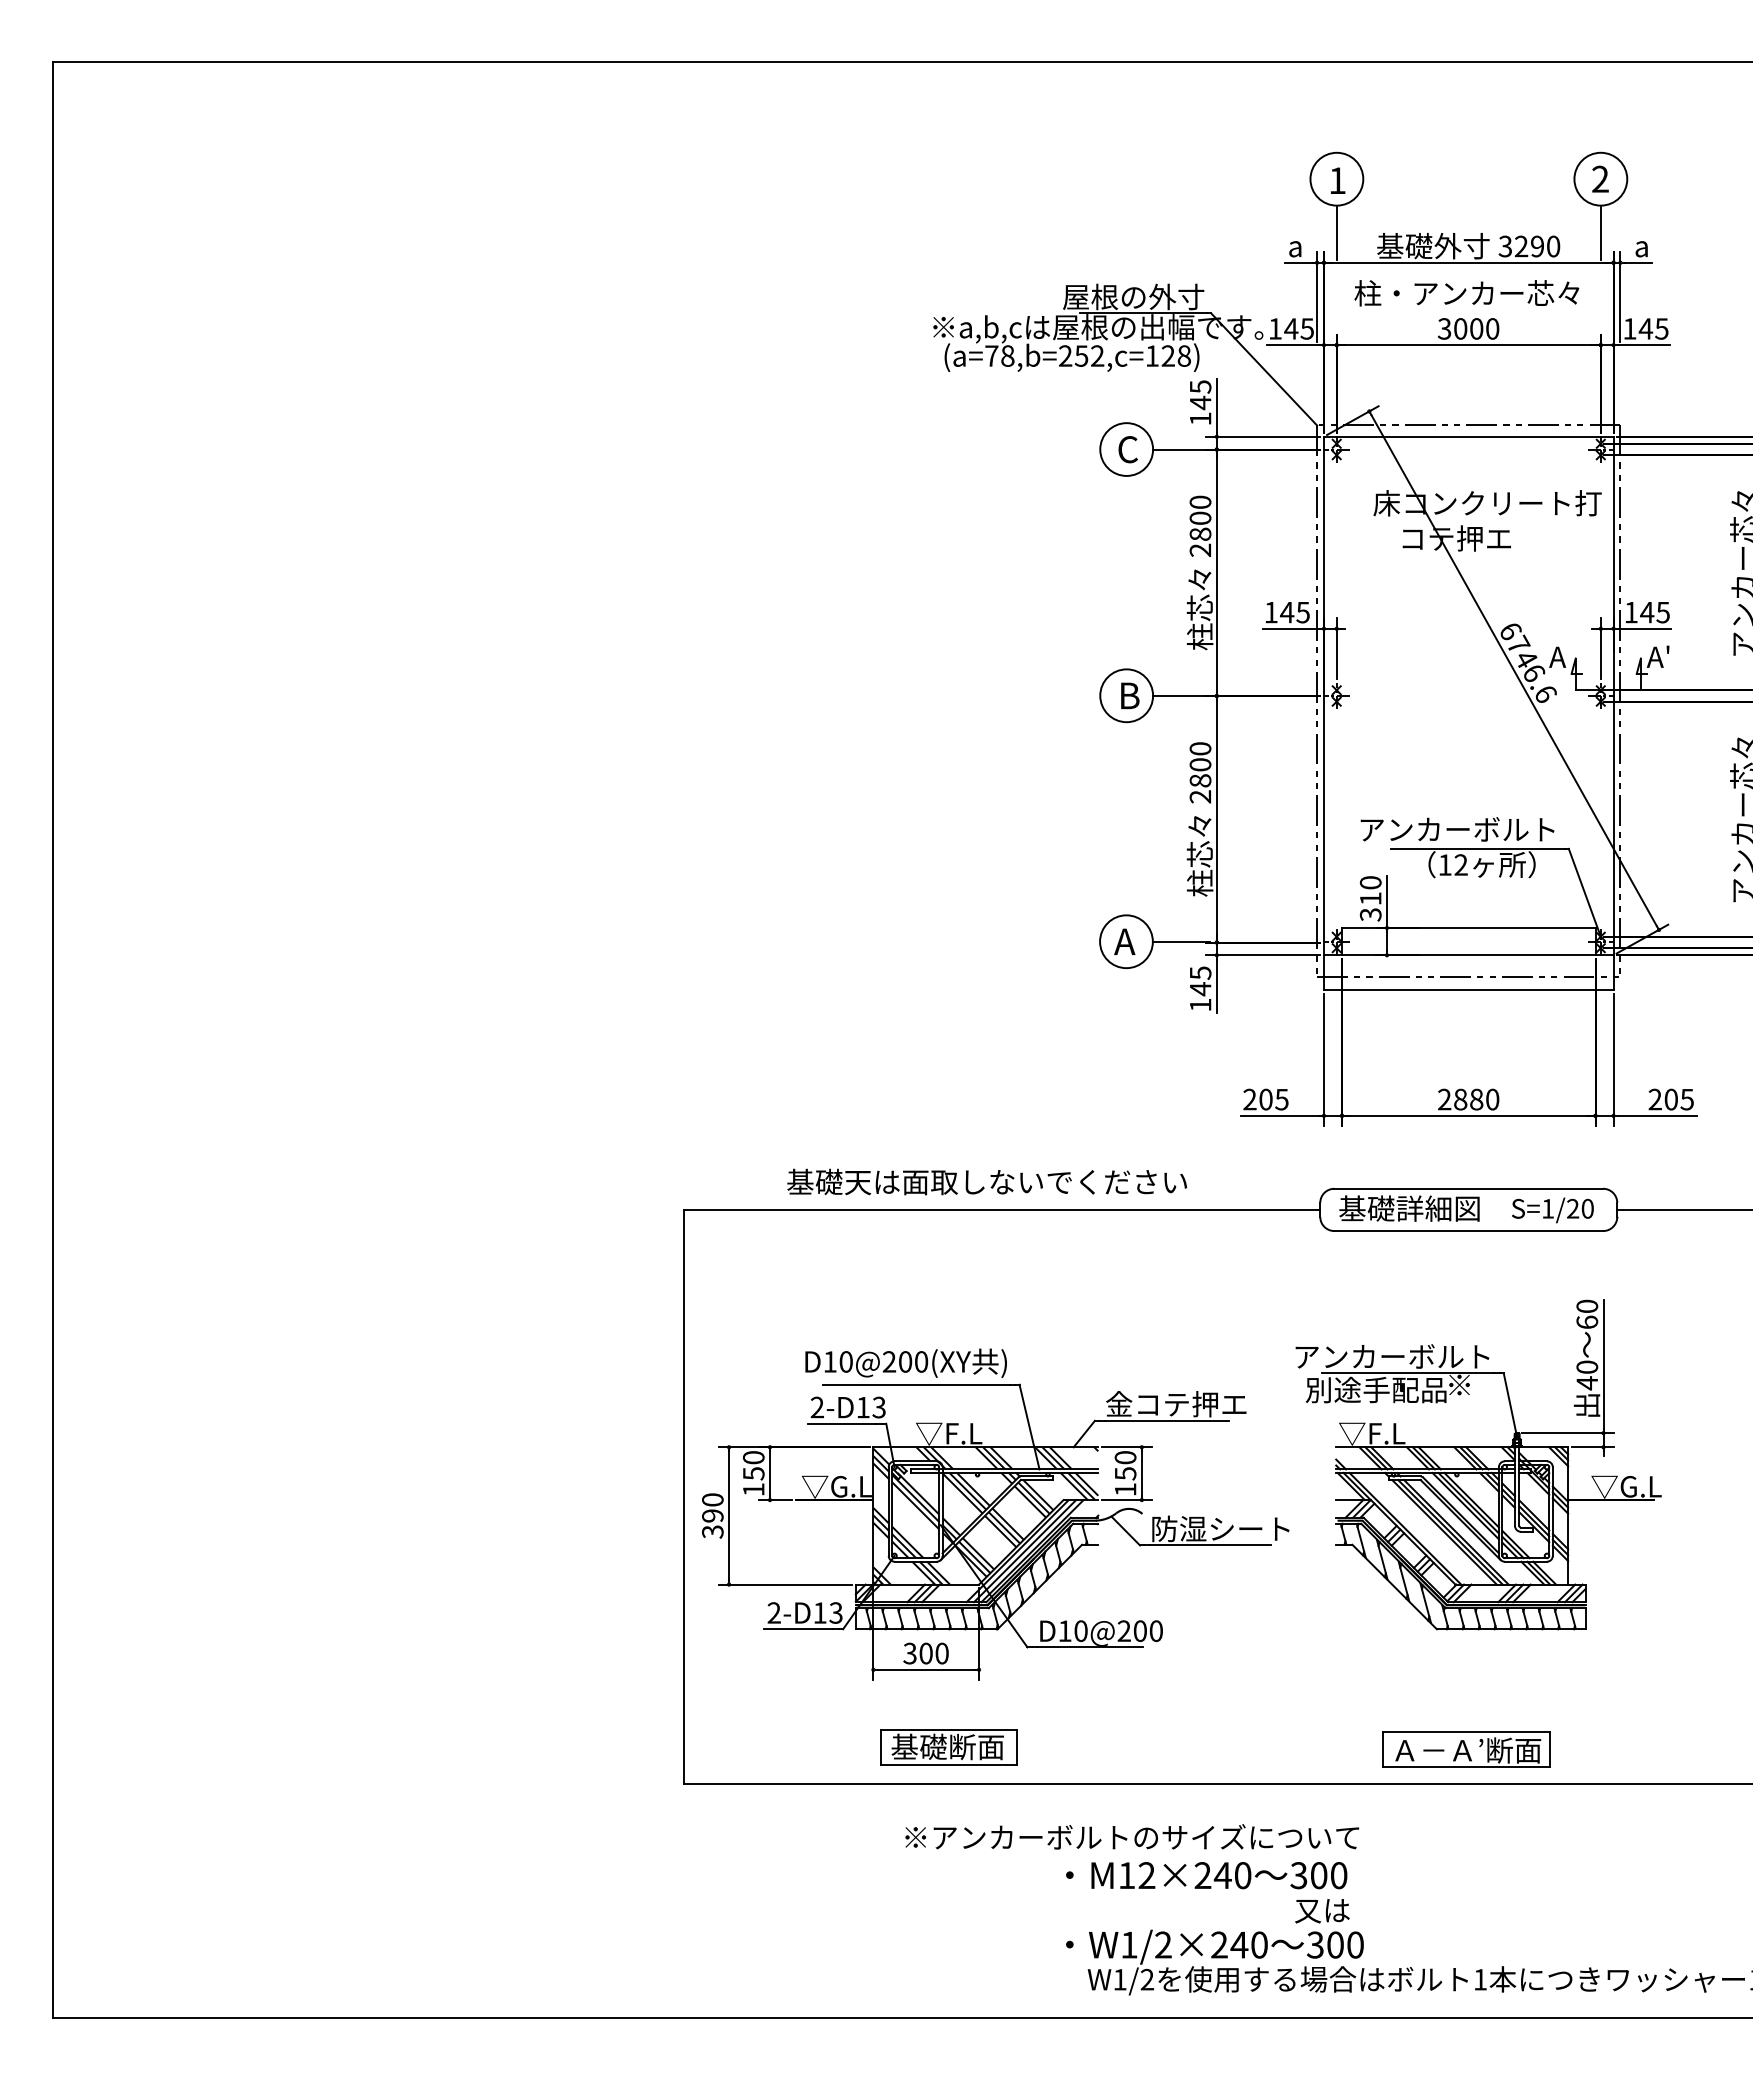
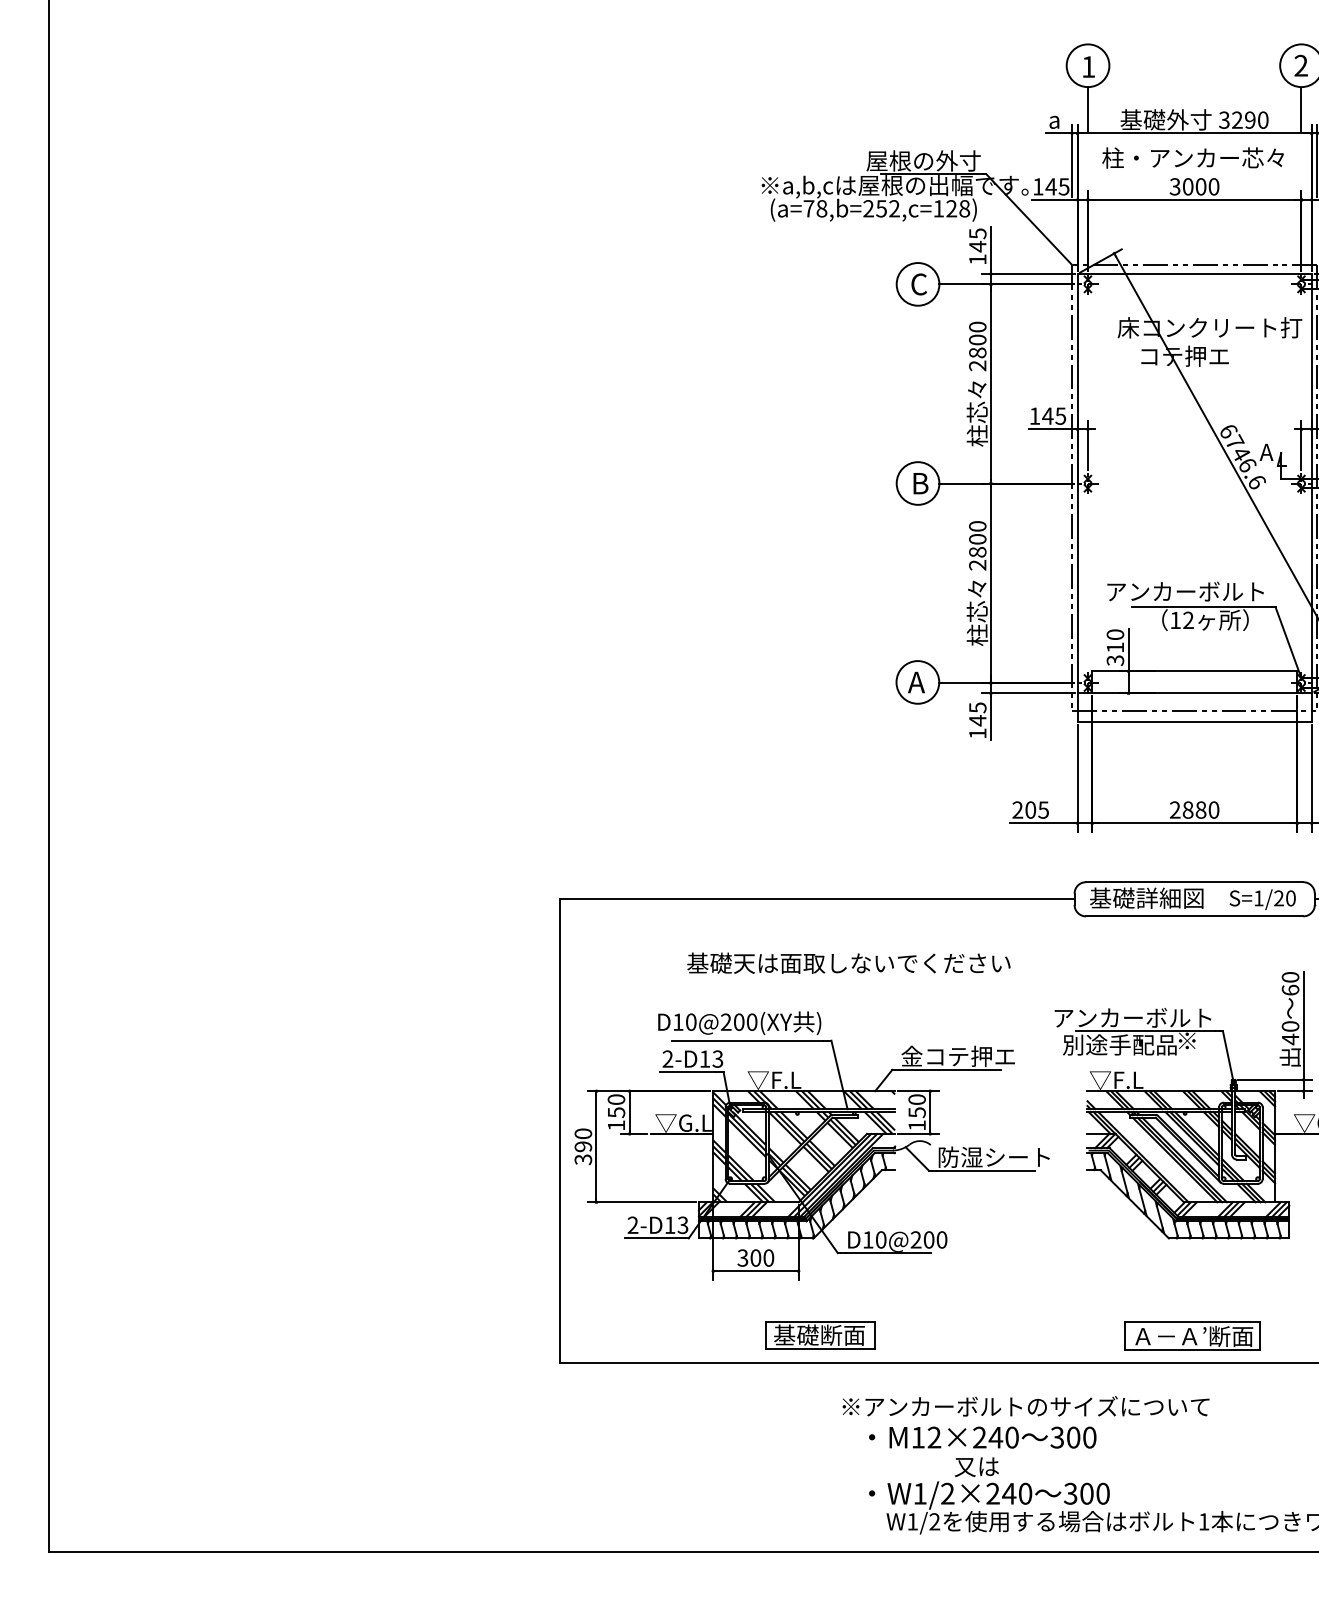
text: (987, 1181) -> (849, 962), moved
part: (948, 1747) -> (820, 1335), moved
text: (1132, 1836) -> (1026, 1406), moved
text: (1322, 1911) -> (976, 1467), moved

